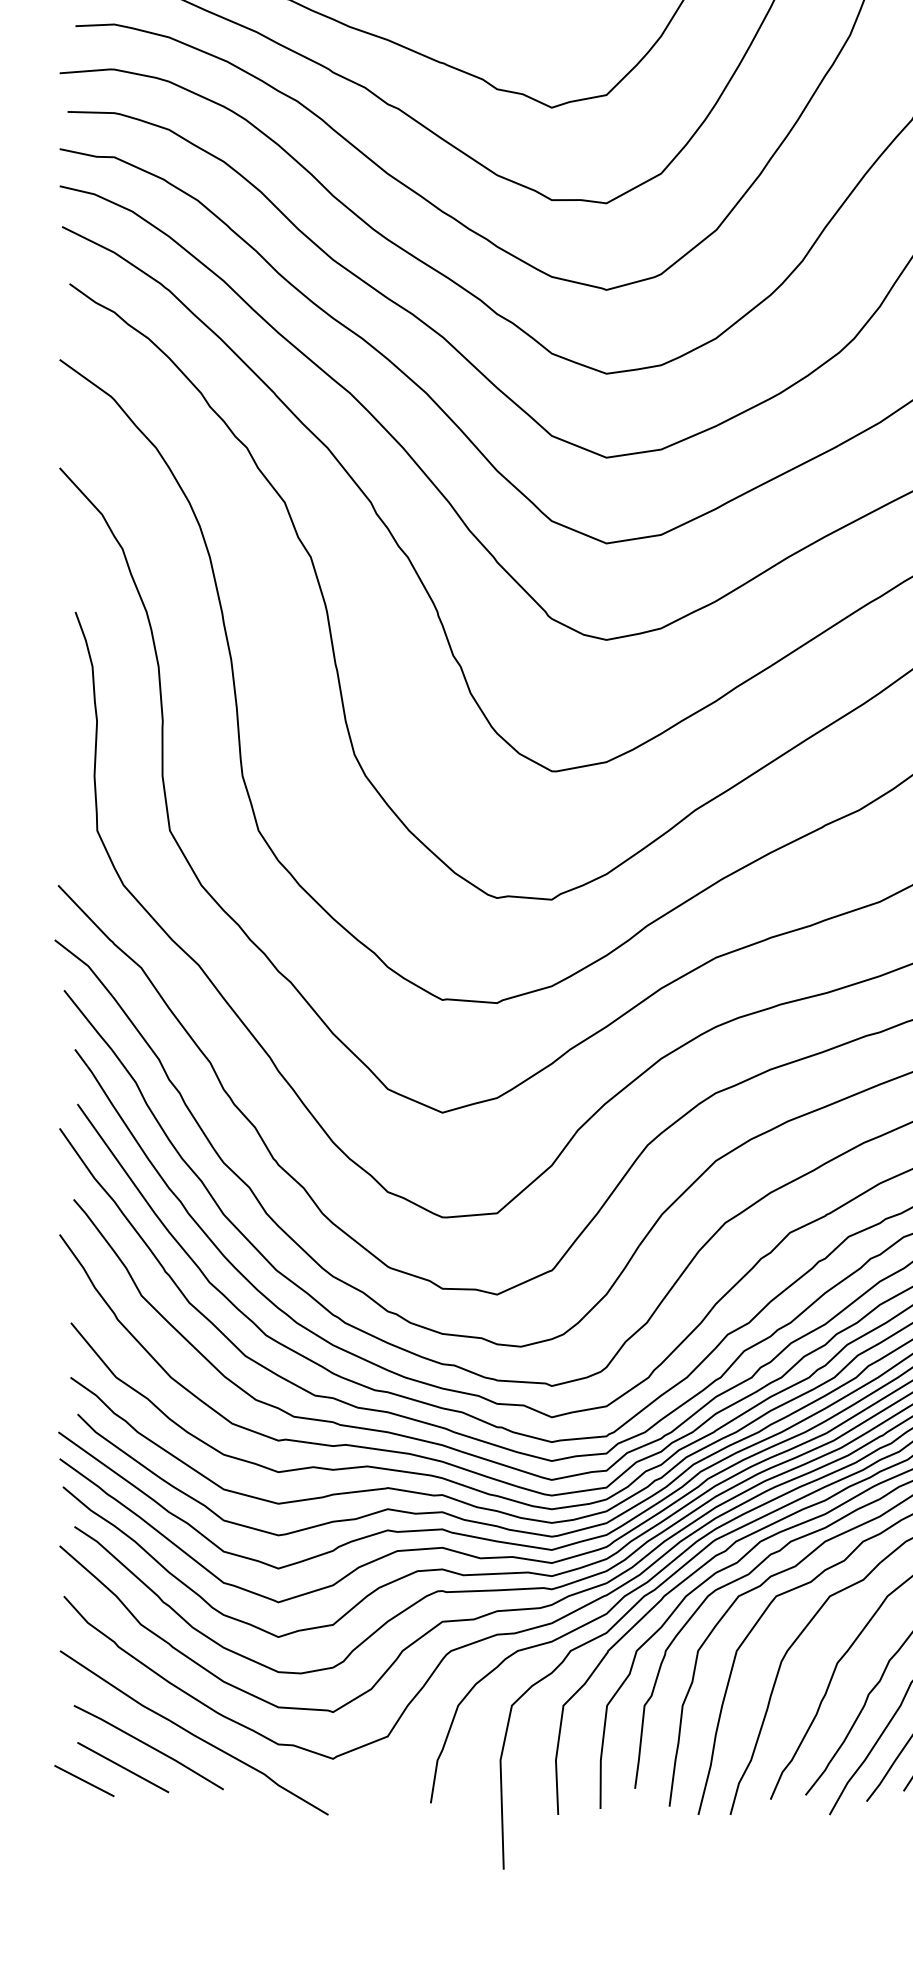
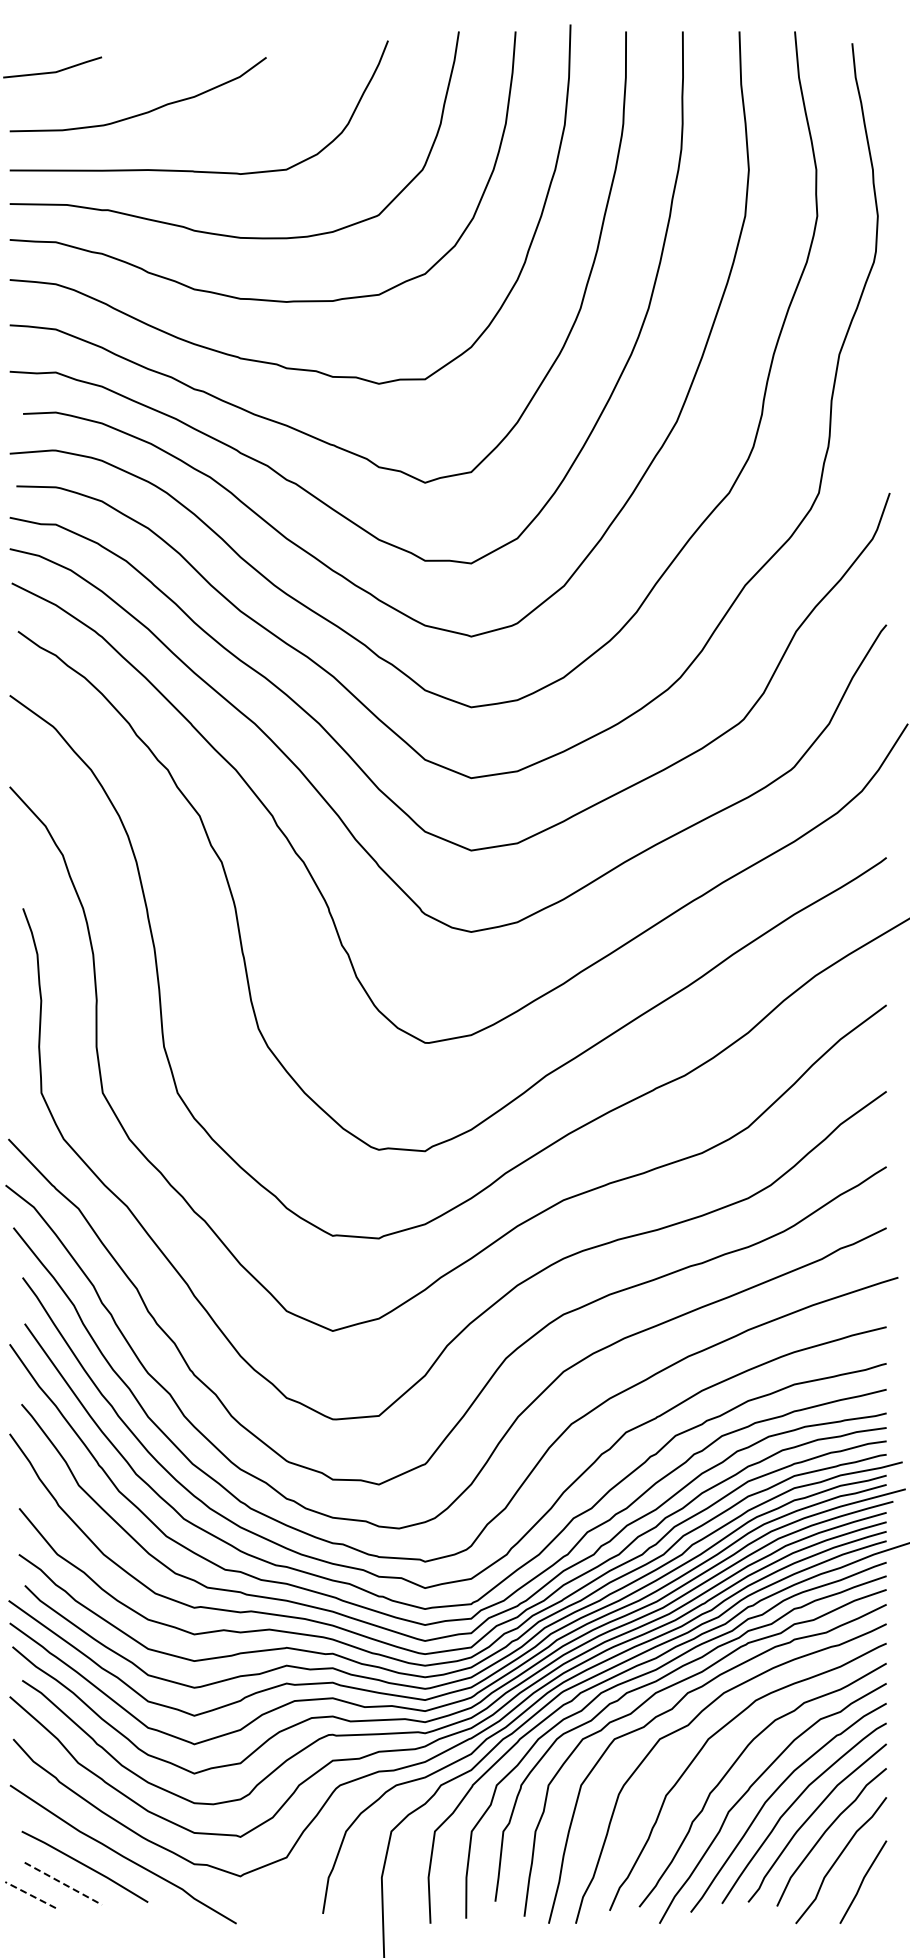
line: (123, 1768) -> (63, 1884), solid -> dashed
line: (84, 1780) -> (30, 1894), solid -> dashed

